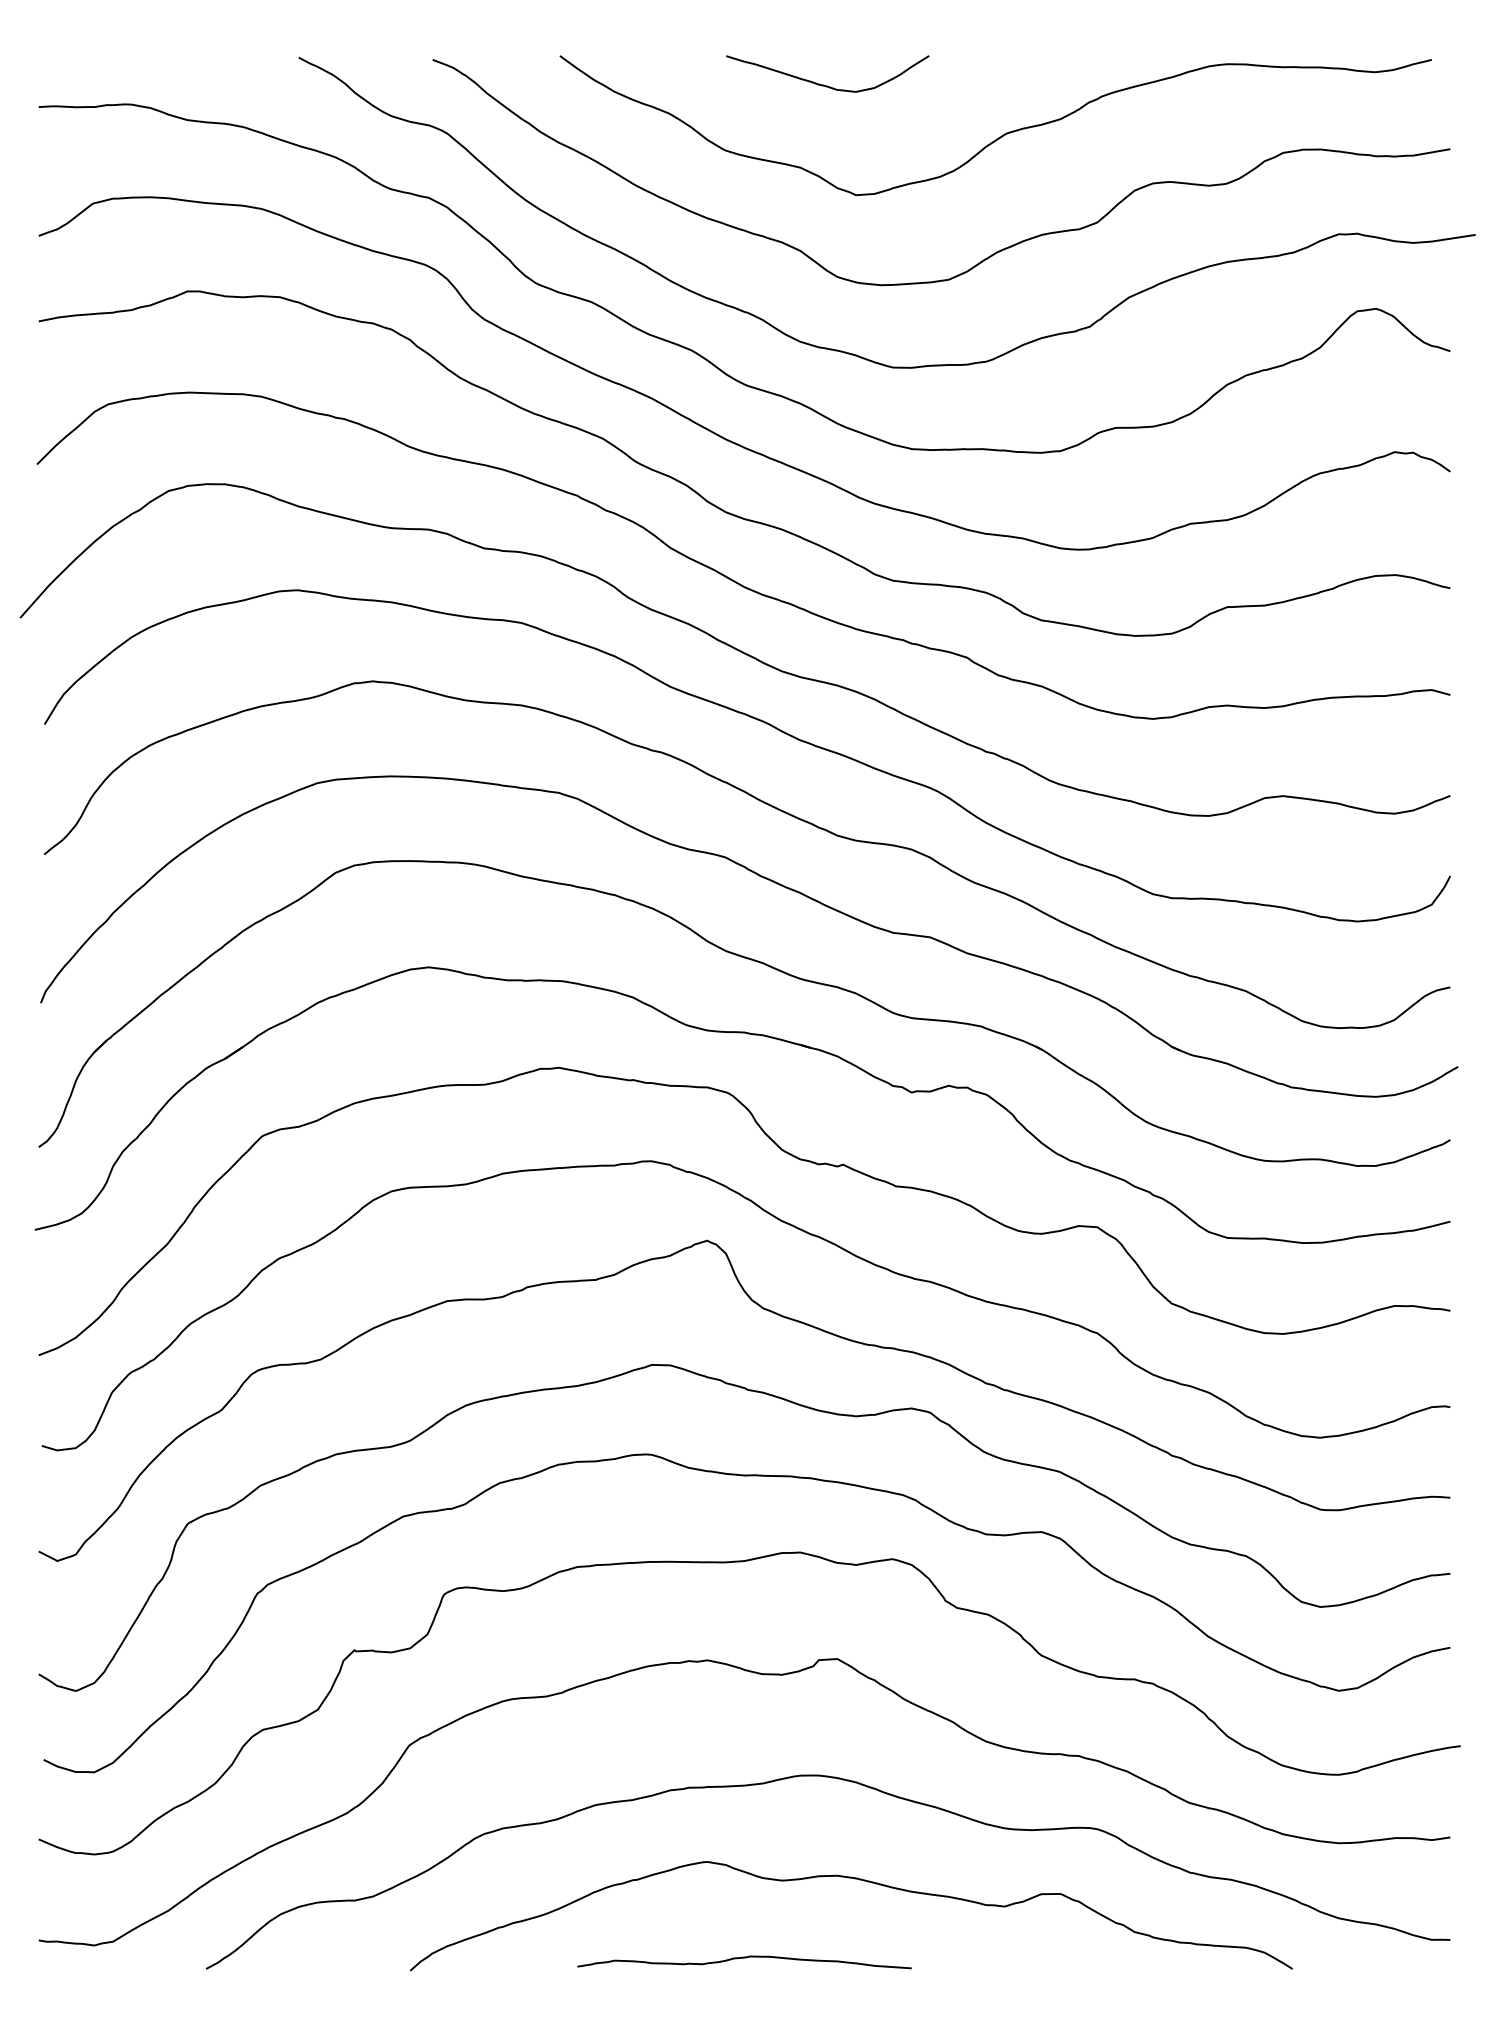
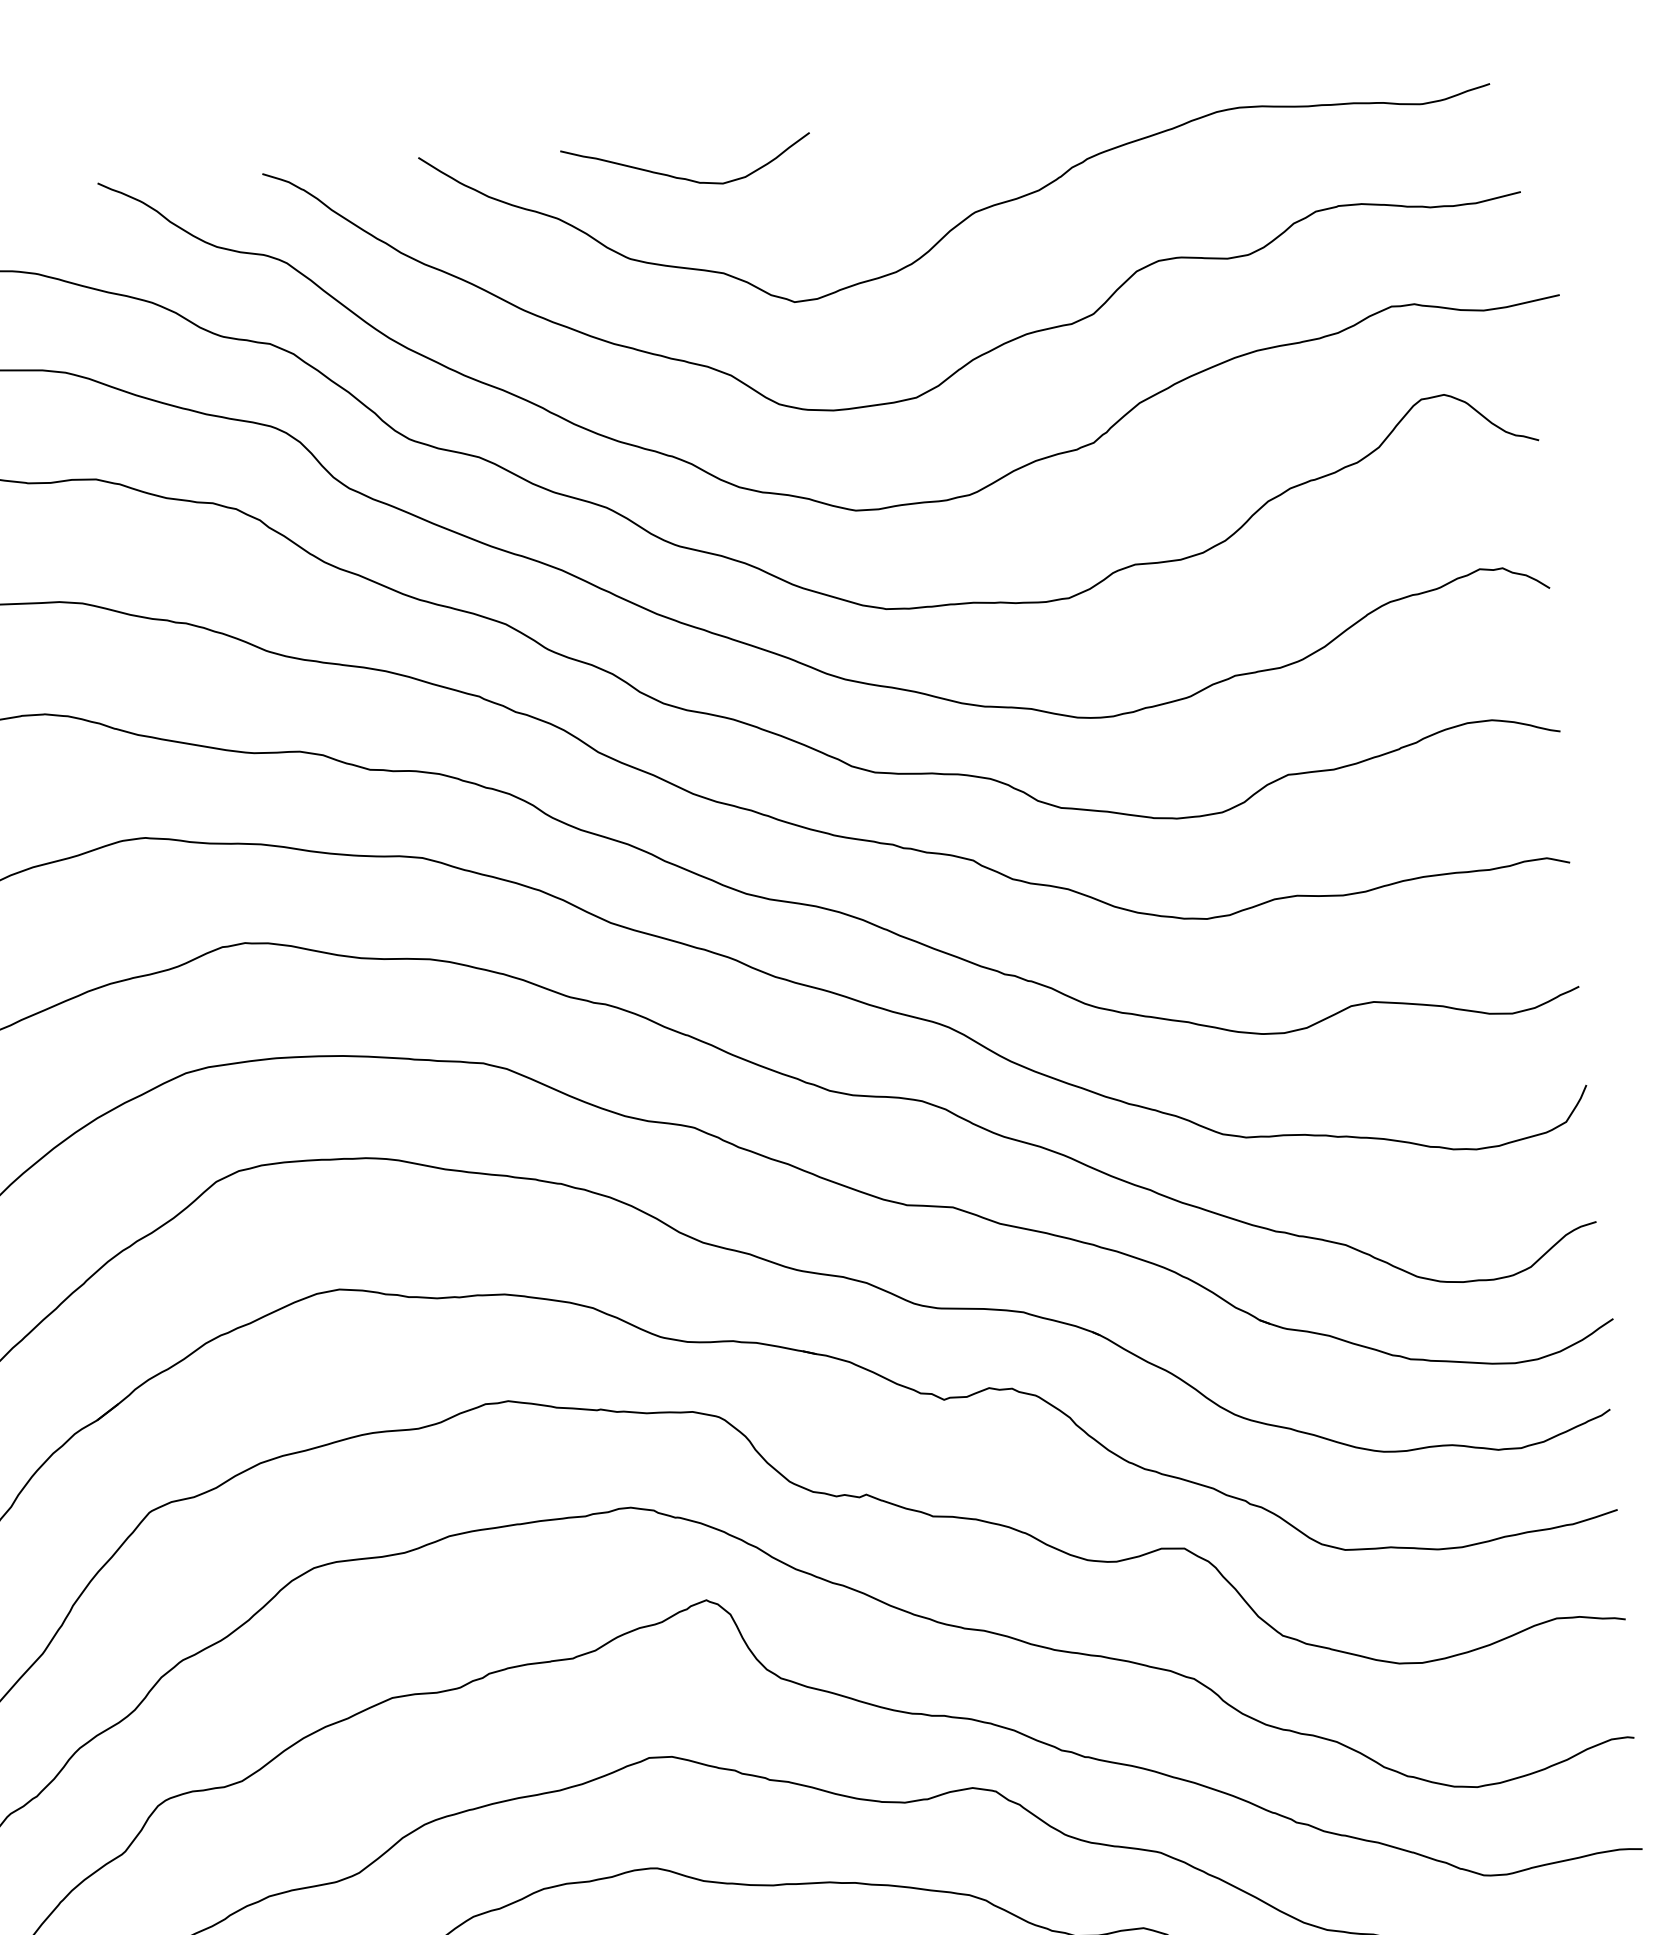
curve: (824, 84) -> (683, 177), moved

